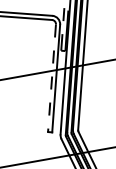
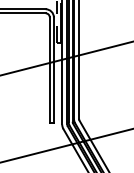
line: (51, 78) -> (49, 70), dashed -> solid

